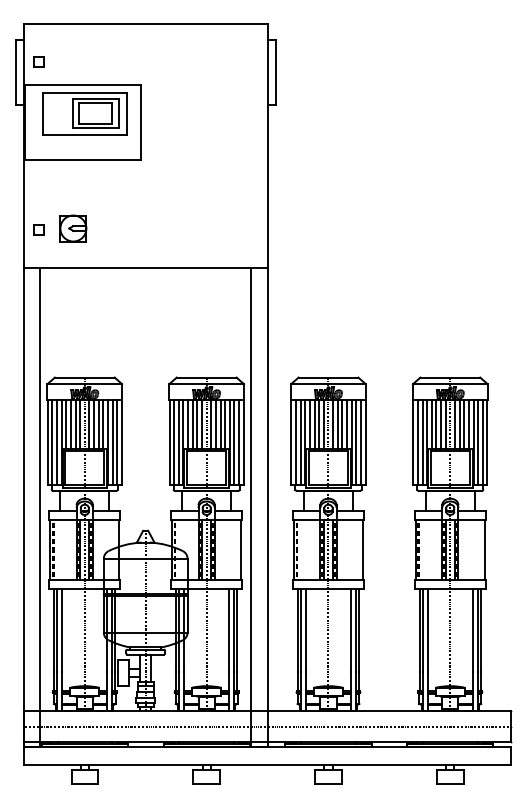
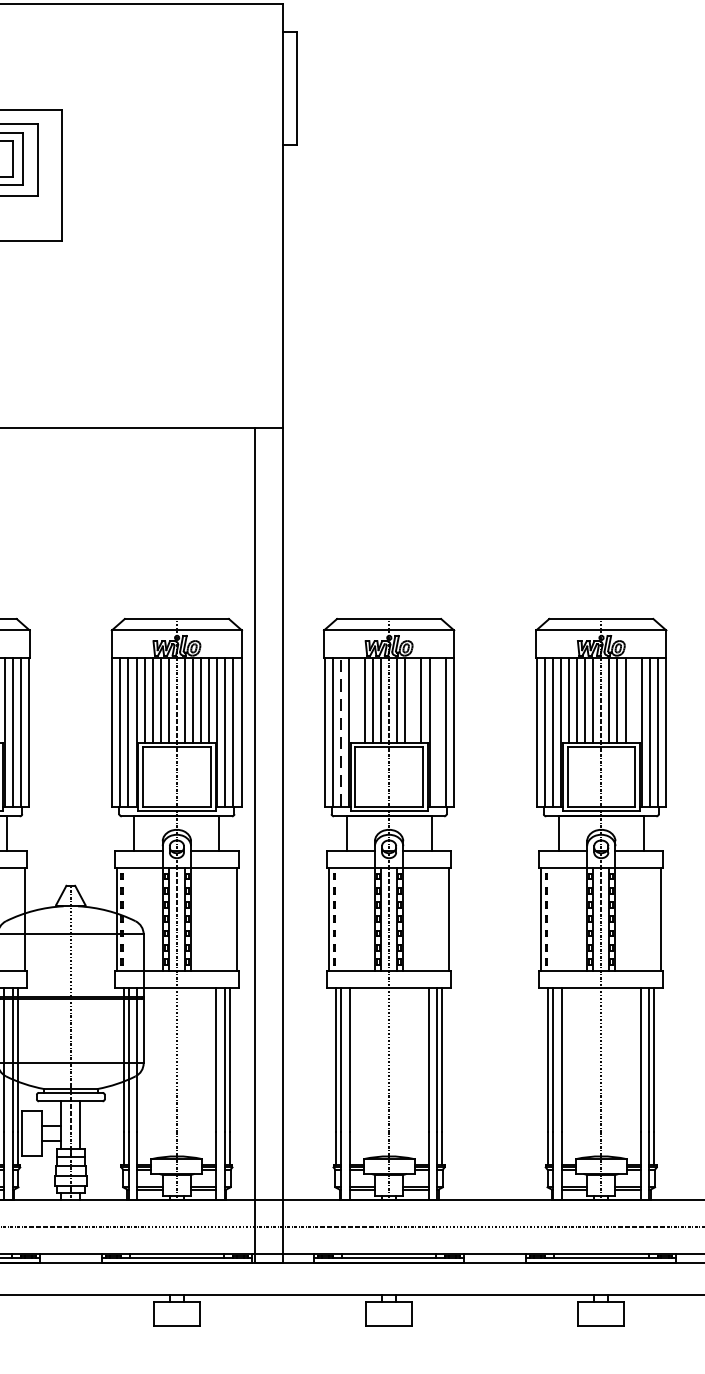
line: (309, 424) -> (356, 700), removed
line: (342, 424) -> (413, 700), removed
line: (468, 424) -> (632, 700), removed
line: (300, 442) -> (340, 732), solid -> dashed
line: (356, 442) -> (437, 732), removed

